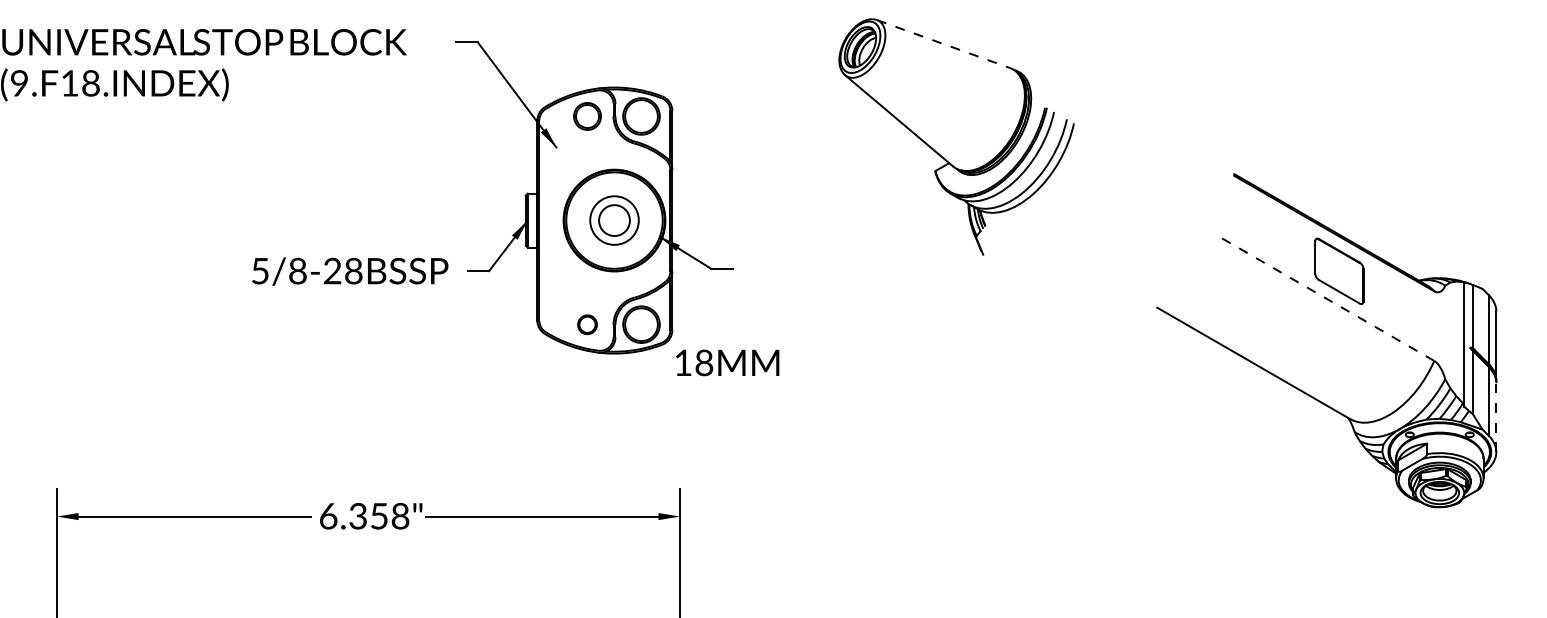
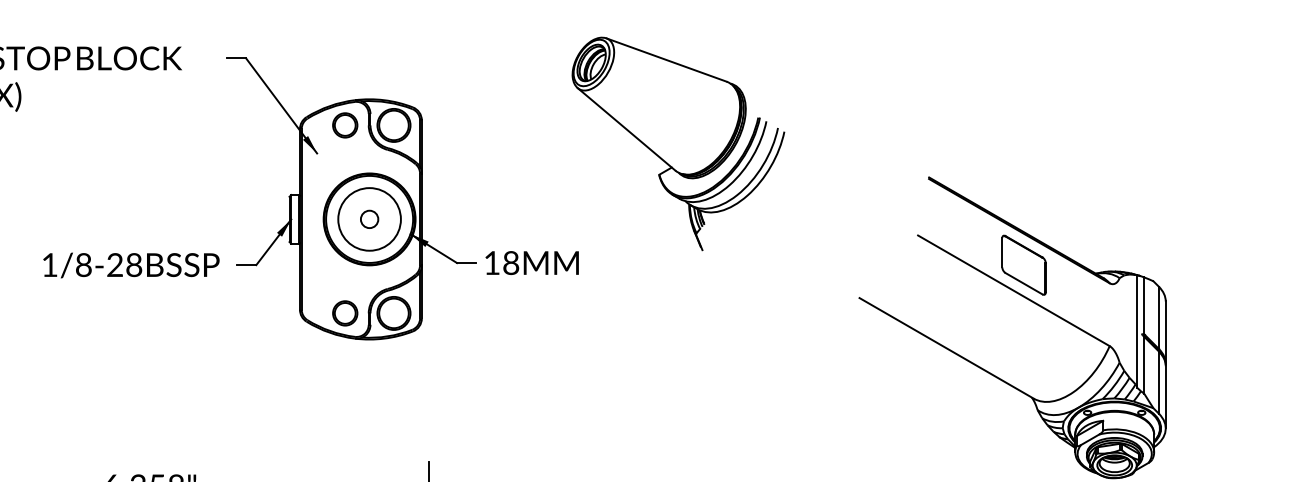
line: (943, 44) -> (666, 60), dashed -> solid
circle: (614, 220) -> (369, 219), size x0.62
circle: (614, 220) -> (369, 219), size x1.43
text: (260, 271) -> (50, 265), 5/8-28 -> 1/8-28
line: (1328, 299) -> (1014, 290), dashed -> solid
part: (587, 324) -> (345, 313), size x1.43
text: (727, 362) -> (532, 262), moved
line: (1496, 417) -> (1165, 397), dashed -> solid

